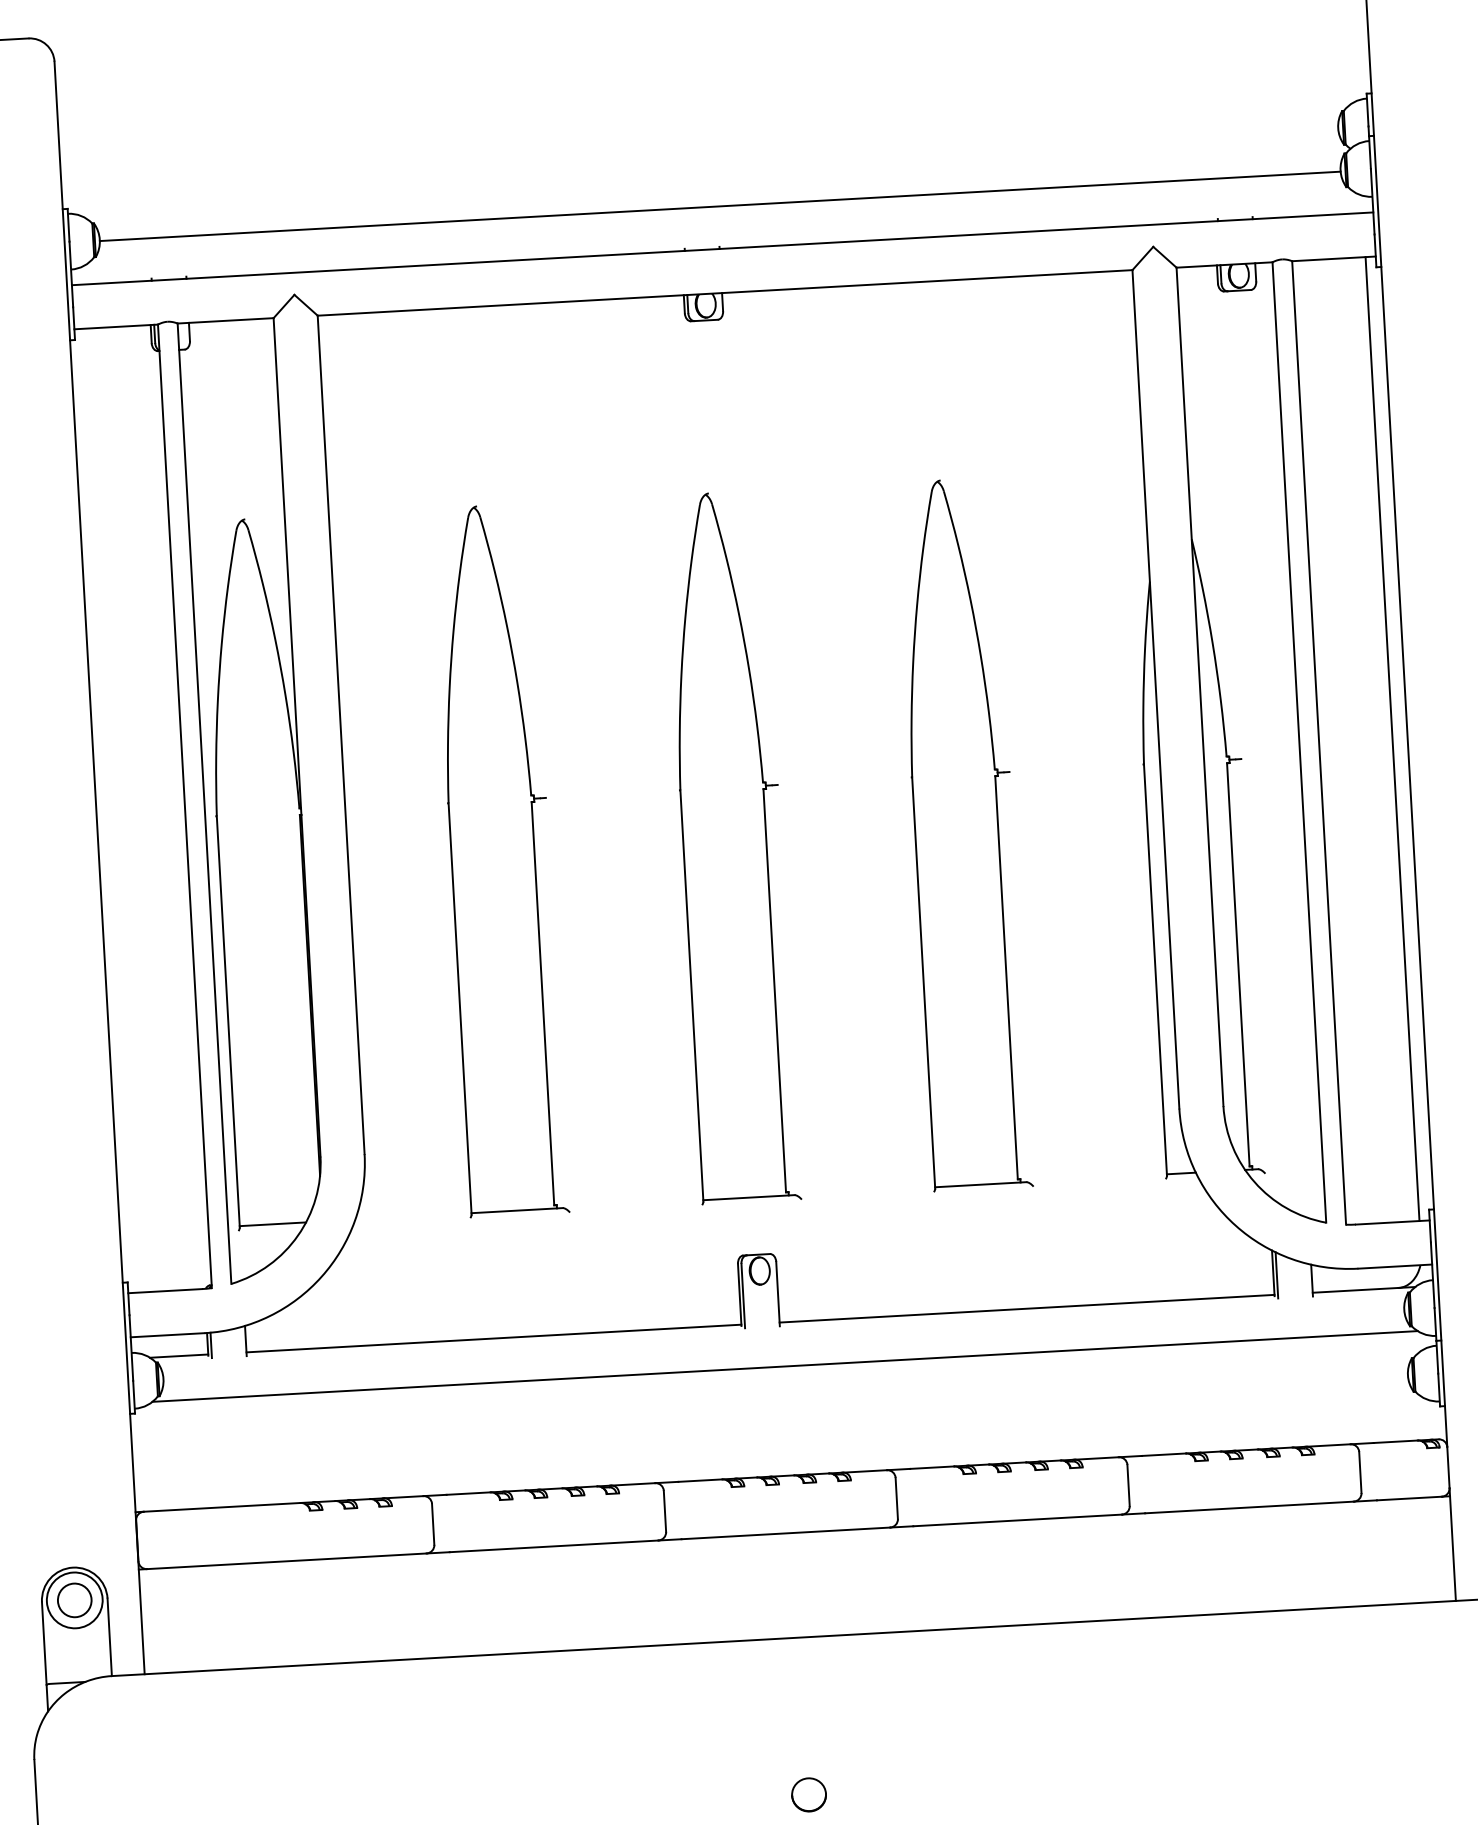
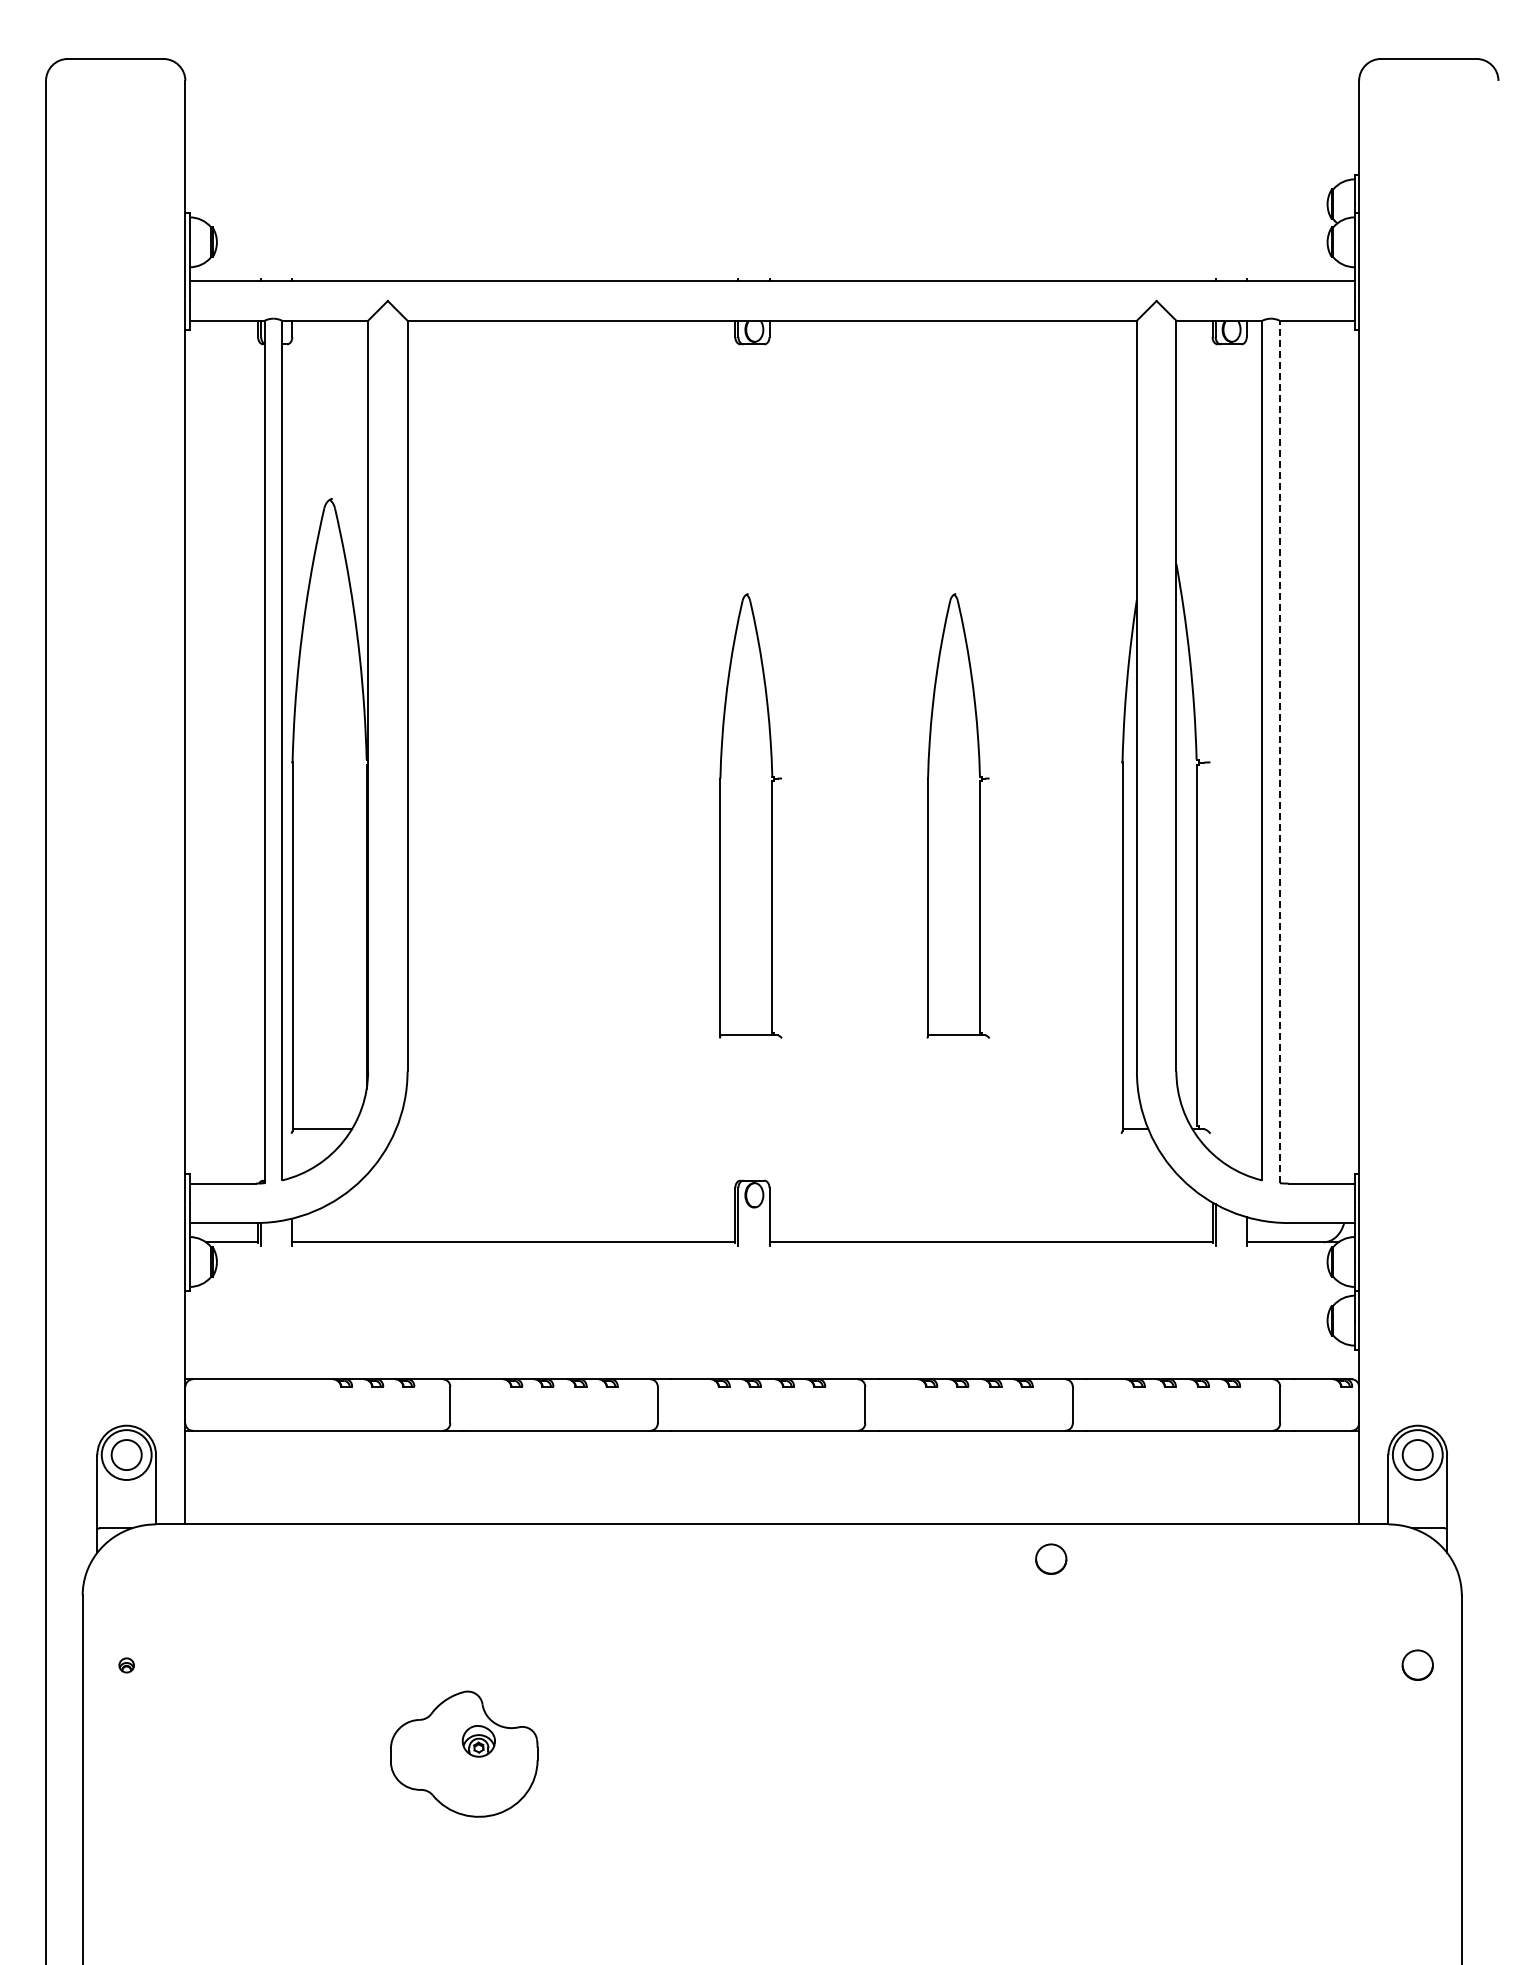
line: (719, 206) -> (771, 243), removed
line: (1392, 738) -> (1345, 751), removed
line: (1318, 742) -> (1279, 751), solid -> dashed
part: (964, 833) -> (958, 815), size x0.7
part: (731, 846) -> (750, 815), size x0.7
part: (500, 859) -> (543, 815), removed
line: (784, 1366) -> (771, 1281), removed
part: (809, 1794) -> (1051, 1558), moved

